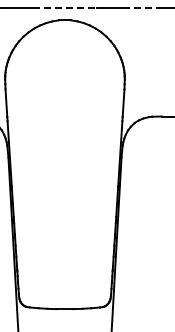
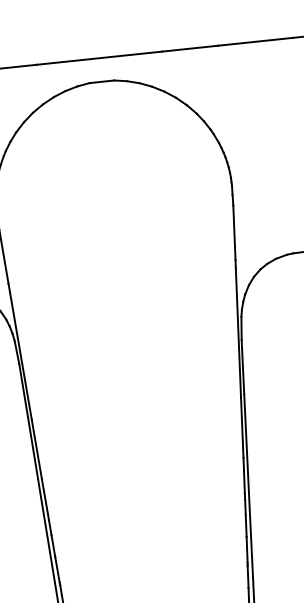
line: (65, 8) -> (100, 58), dashed -> solid
line: (143, 8) -> (254, 42), dashed -> solid

